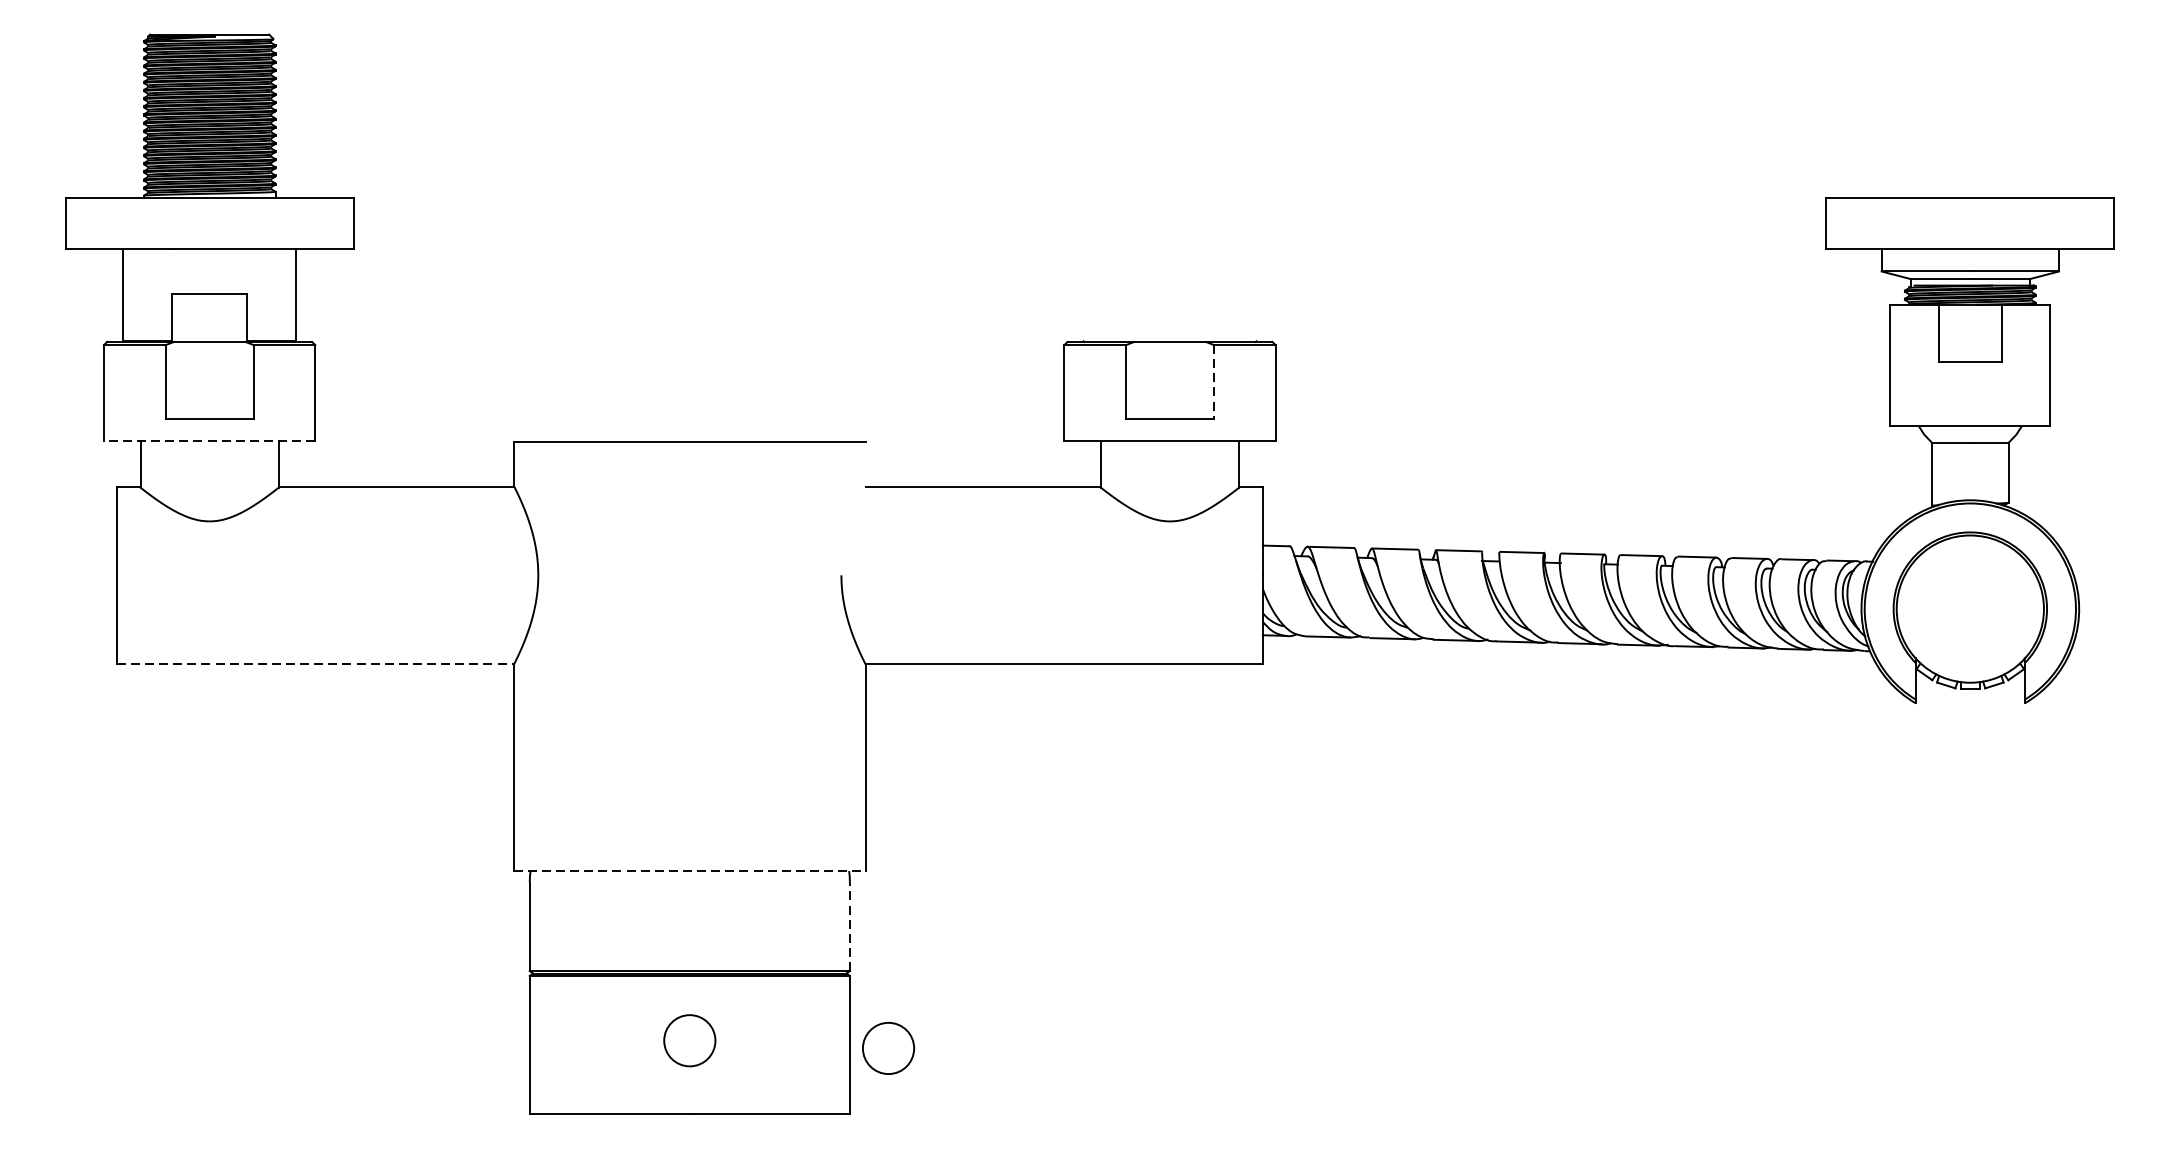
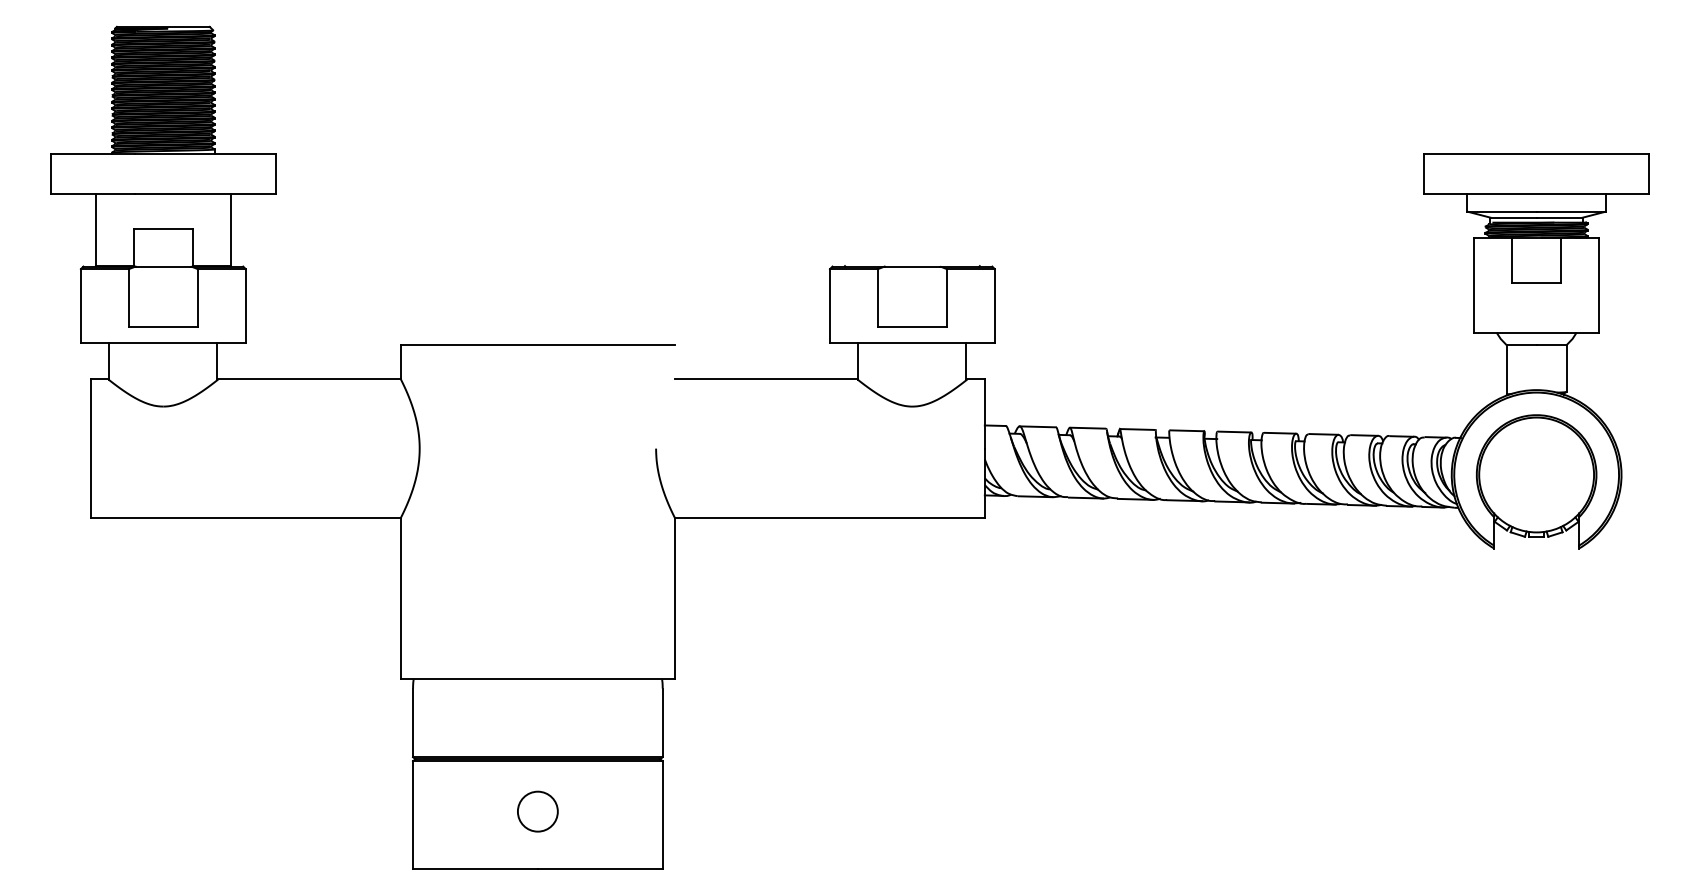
line: (1213, 381) -> (946, 297), dashed -> solid
line: (208, 440) -> (162, 343), dashed -> solid
line: (314, 663) -> (245, 517), dashed -> solid
line: (690, 871) -> (538, 679), dashed -> solid
line: (849, 926) -> (662, 722), dashed -> solid
circle: (888, 1048) -> (692, 817), removed

